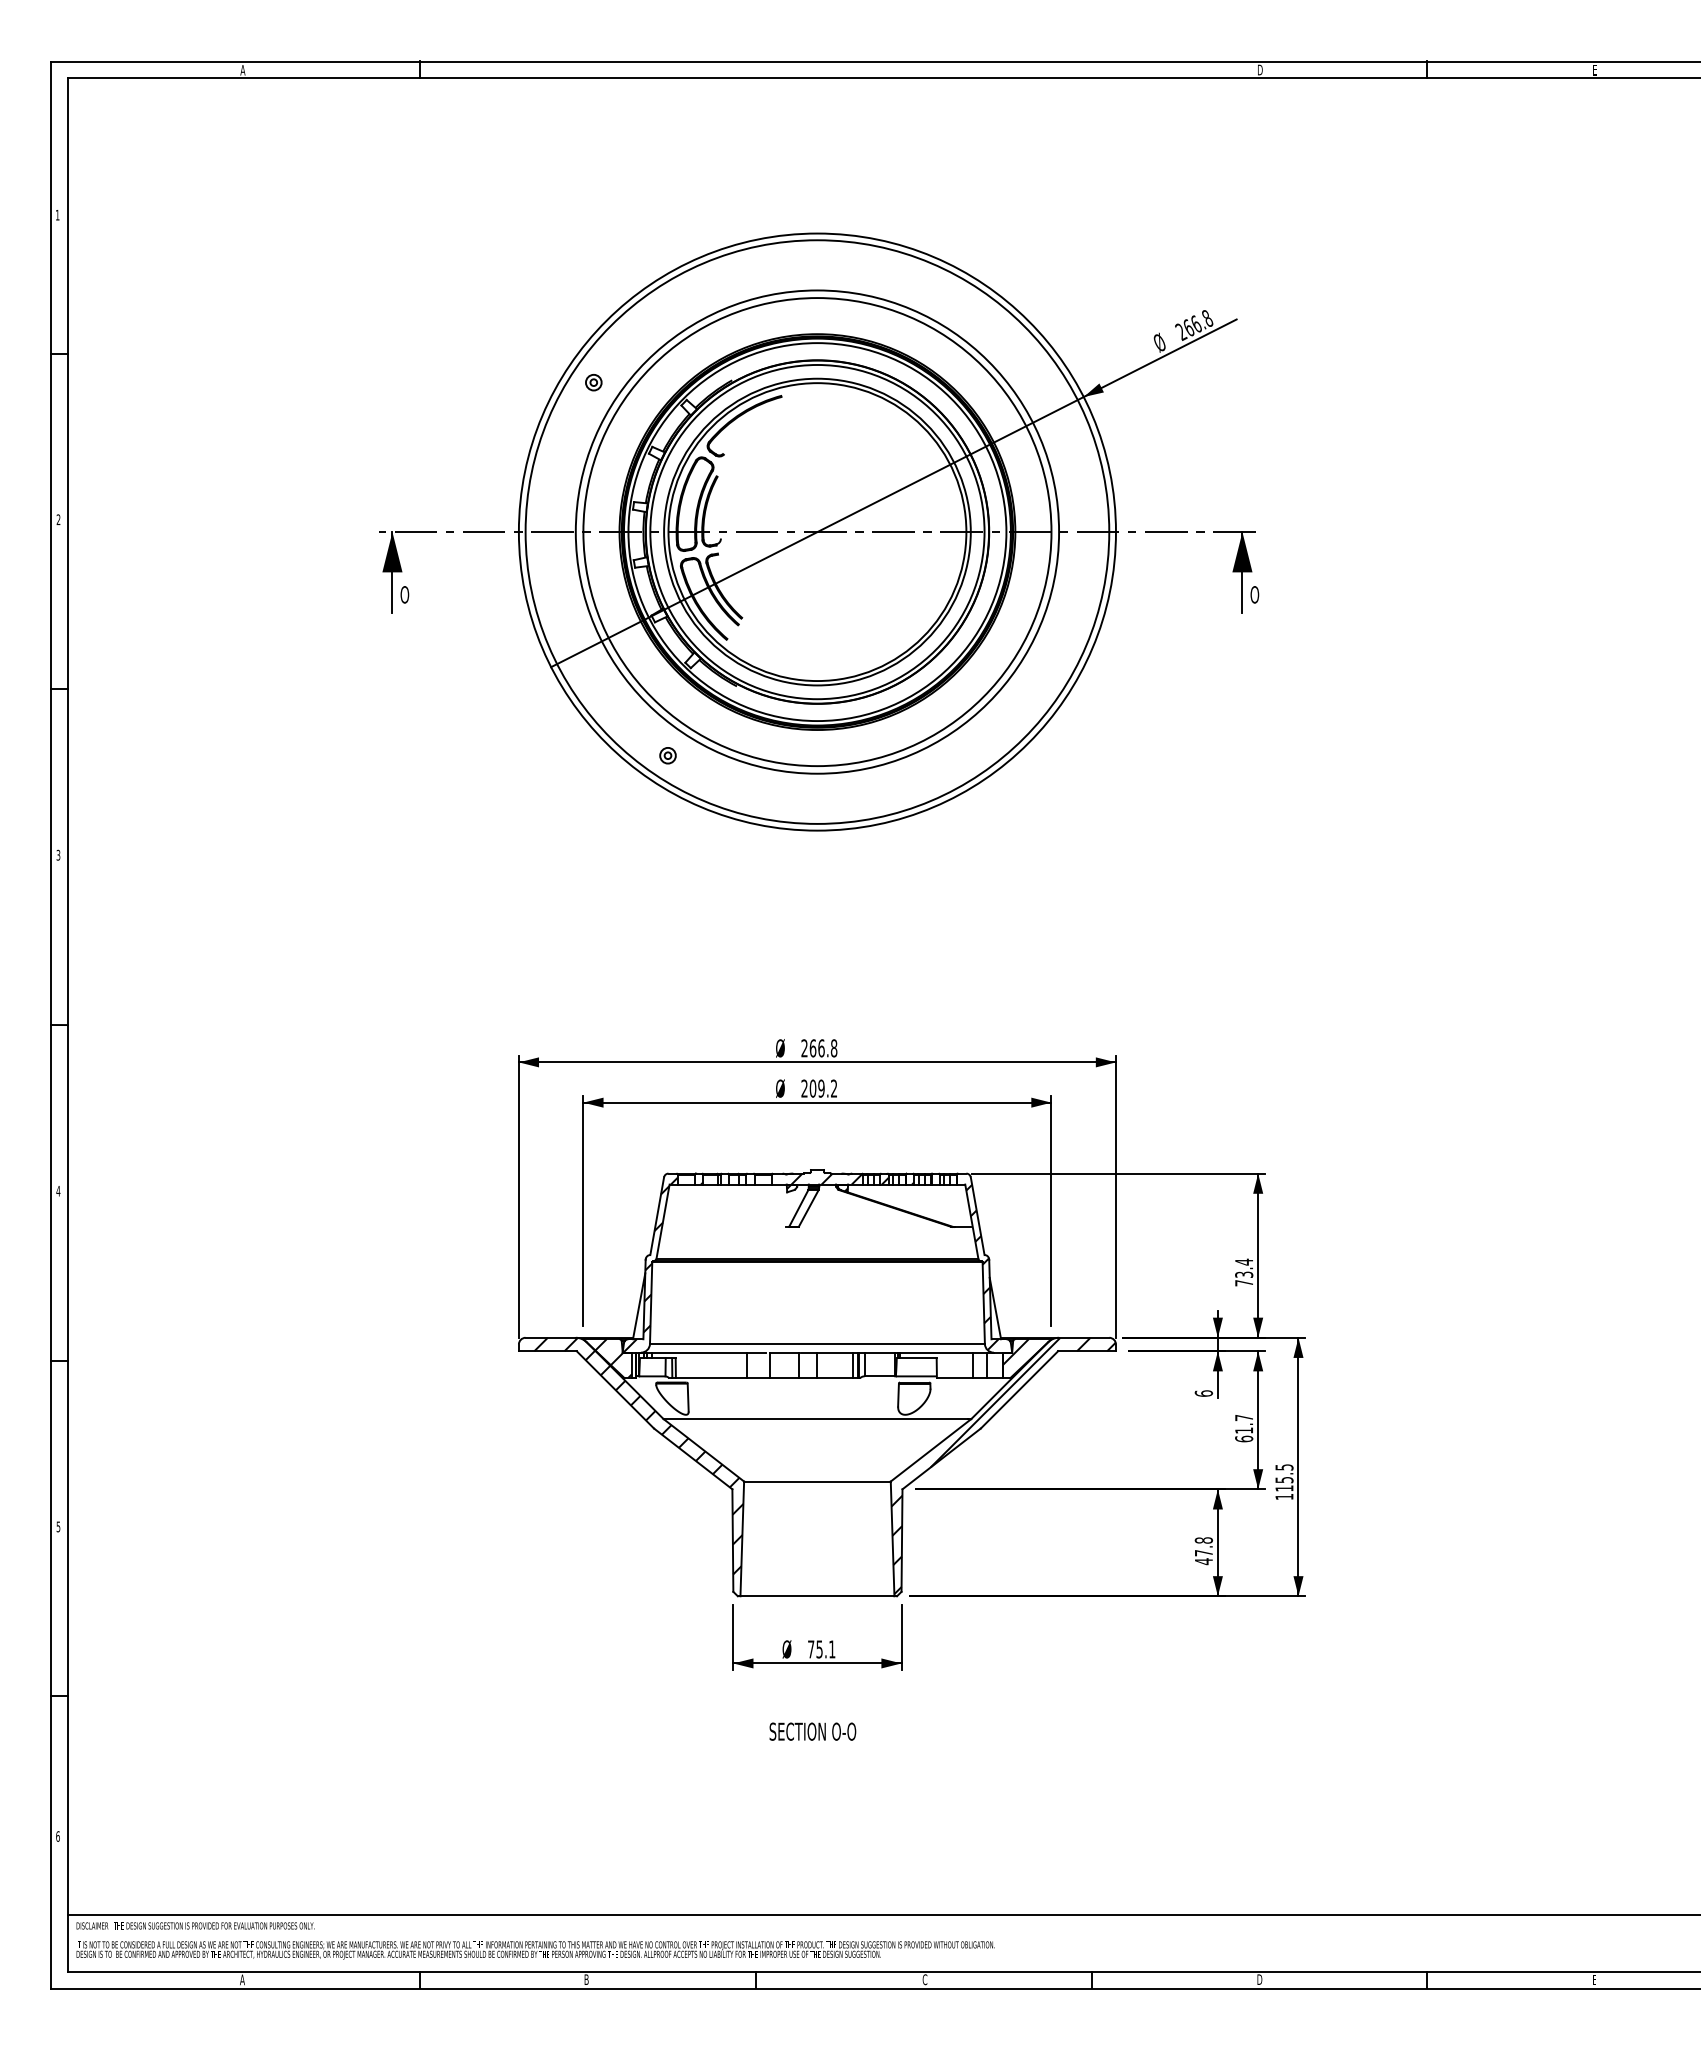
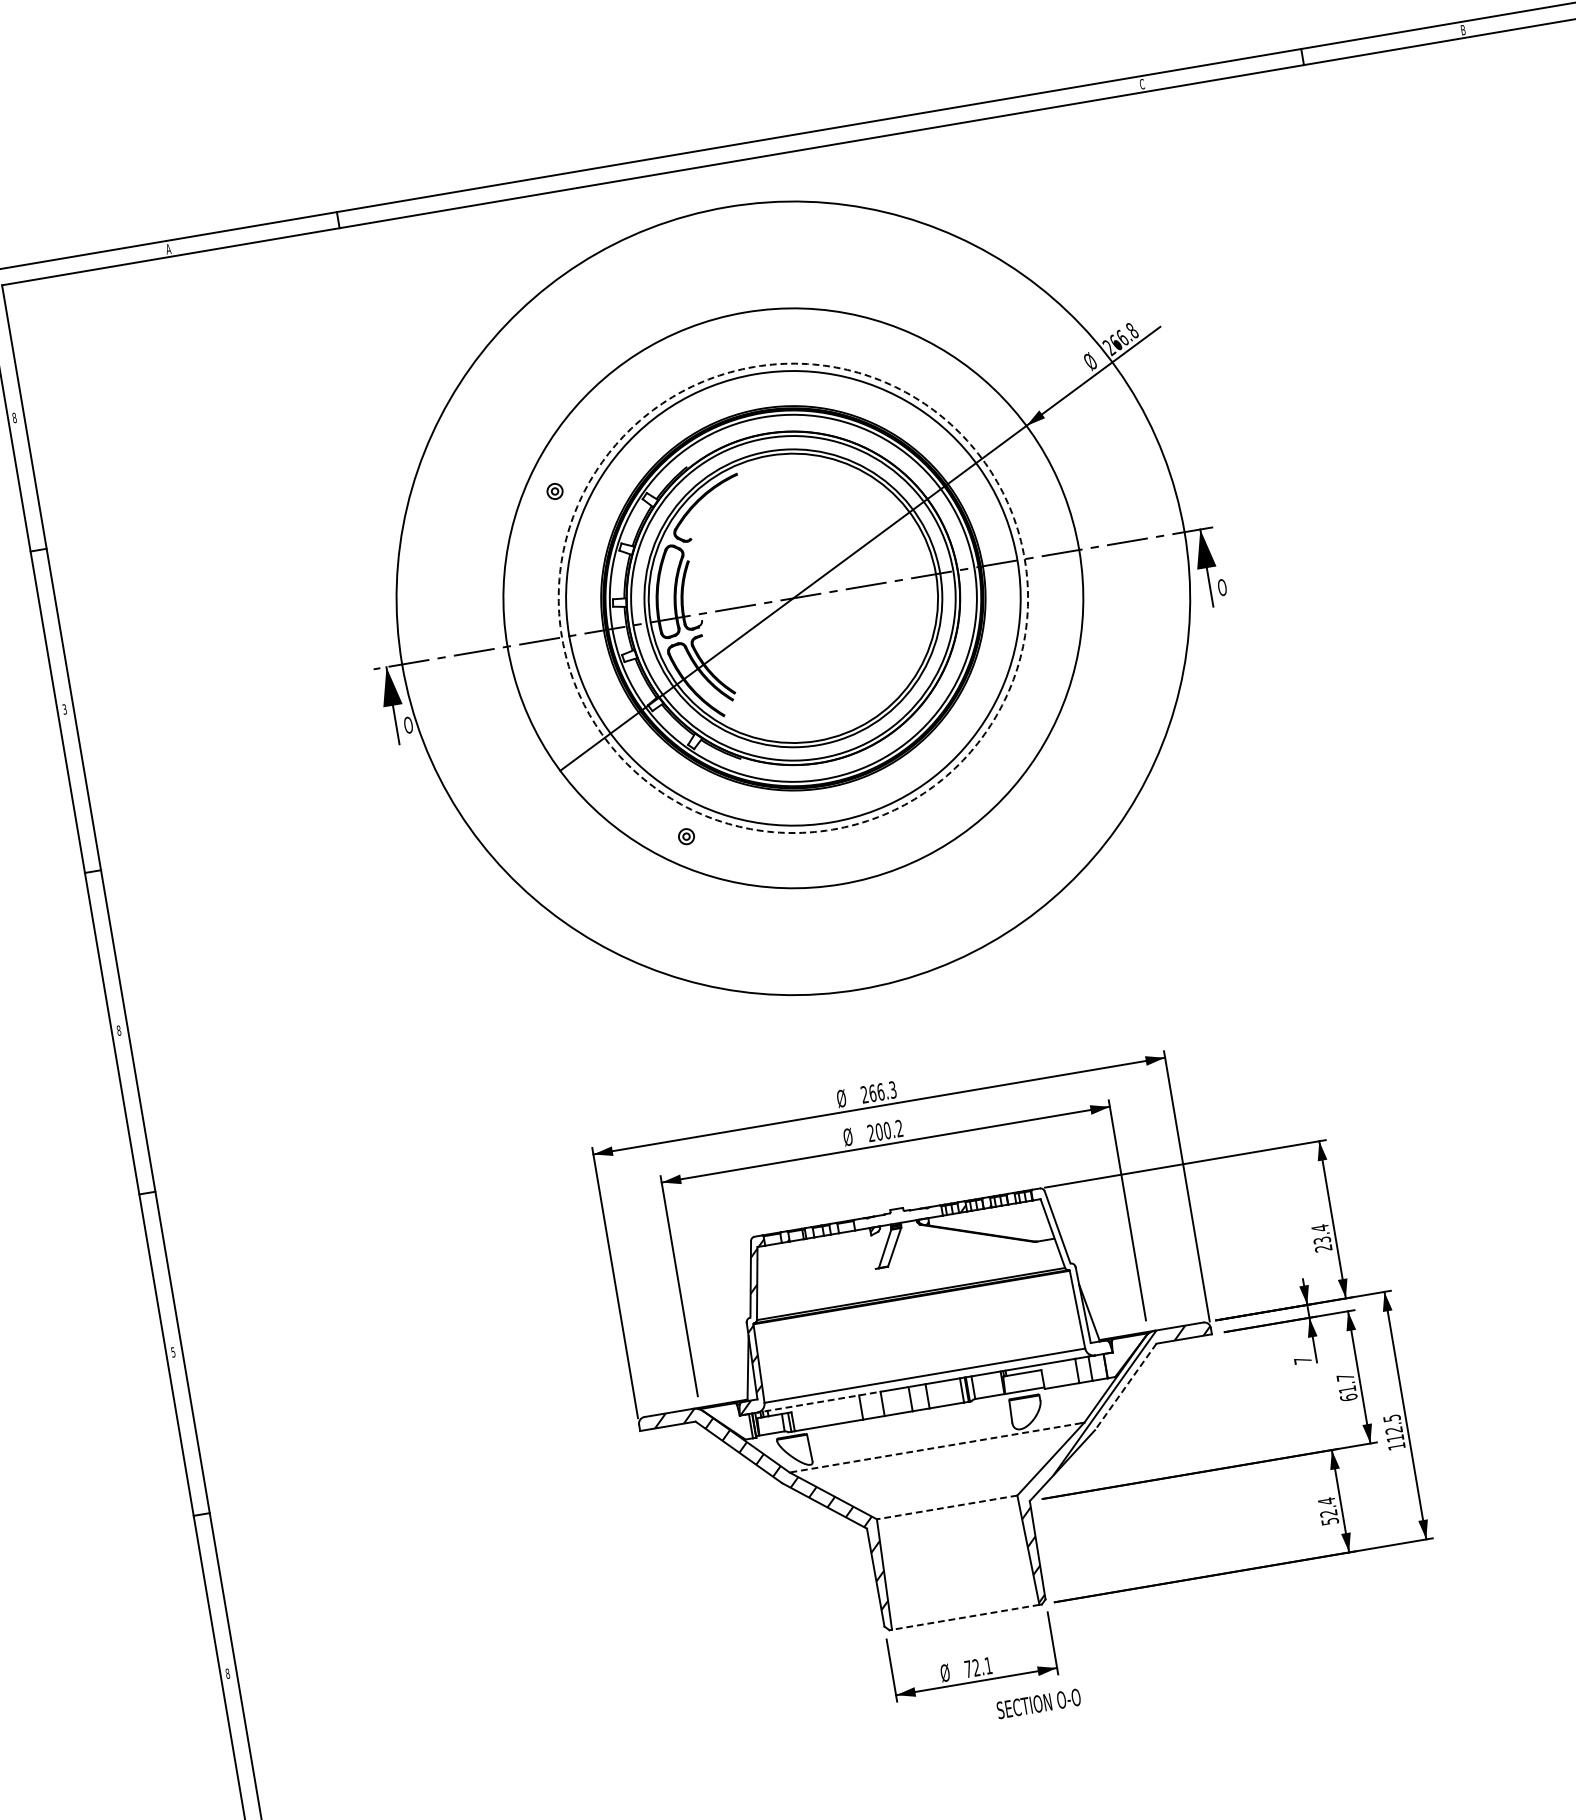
text: (1259, 69) -> (1141, 83), D -> C
text: (1595, 69) -> (1463, 29), E -> B
text: (57, 214) -> (14, 417), 1 -> 8
text: (58, 520) -> (64, 710), 2 -> 3
circle: (817, 531) -> (793, 597), size x1.4
circle: (817, 531) -> (793, 597), solid -> dashed
text: (58, 855) -> (119, 1030), 3 -> 8
text: (833, 1048) -> (892, 1090), 266.8 -> 266.3
text: (821, 1088) -> (887, 1130), 209.2 -> 200.2
hatch: (816, 1178) -> (897, 1217), removed
text: (58, 1190) -> (173, 1351), 4 -> 5
hatch: (982, 1267) -> (1070, 1275), removed
text: (1243, 1283) -> (1323, 1248), 73.4 -> 23.4
line: (702, 1352) -> (816, 1402), solid -> dashed
hatch: (1015, 1352) -> (1115, 1351), removed
hatch: (613, 1358) -> (731, 1422), removed
line: (1019, 1389) -> (1125, 1386), solid -> dashed
text: (1203, 1393) -> (1302, 1360), 6 -> 7
line: (815, 1419) -> (935, 1448), solid -> dashed
text: (1284, 1480) -> (1394, 1430), 115.5 -> 112.5
line: (816, 1481) -> (946, 1507), solid -> dashed
text: (58, 1526) -> (227, 1673), 5 -> 8
text: (1203, 1551) -> (1328, 1511), 47.8 -> 52.4
line: (817, 1596) -> (965, 1617), solid -> dashed
text: (819, 1649) -> (976, 1667), 75.1 -> 72.1
text: (812, 1731) -> (1038, 1703), moved

